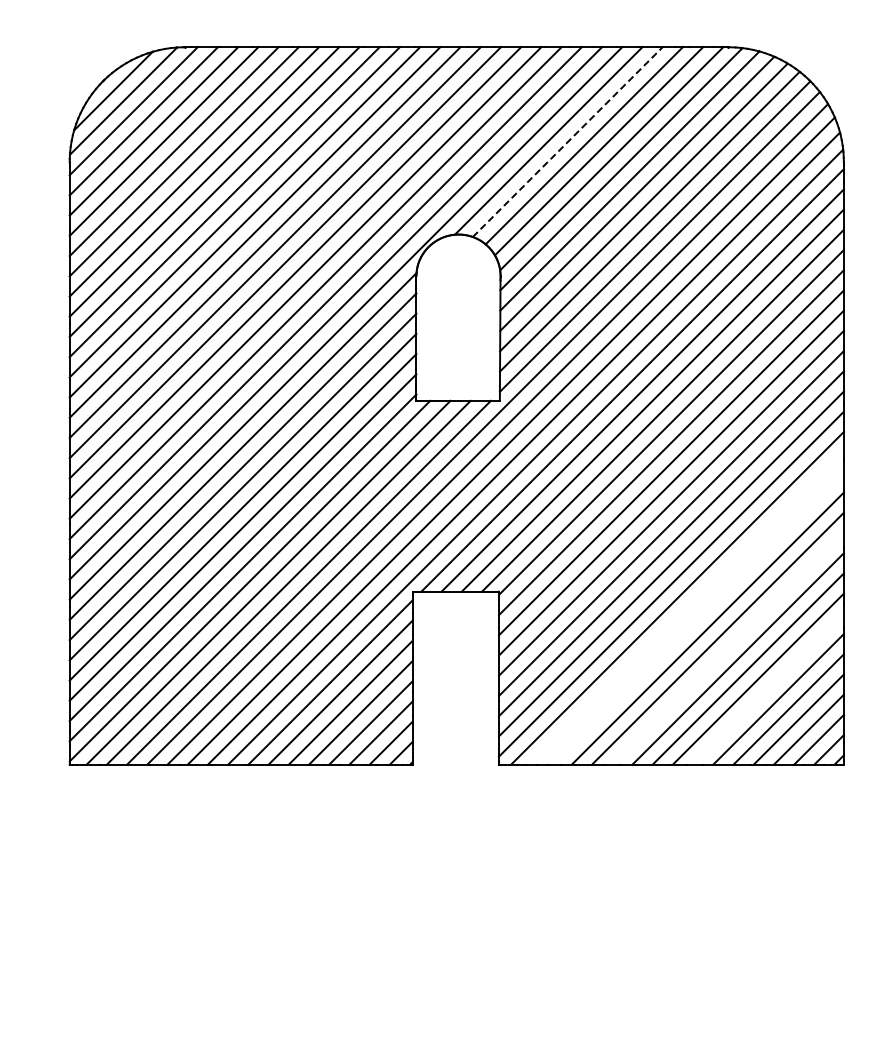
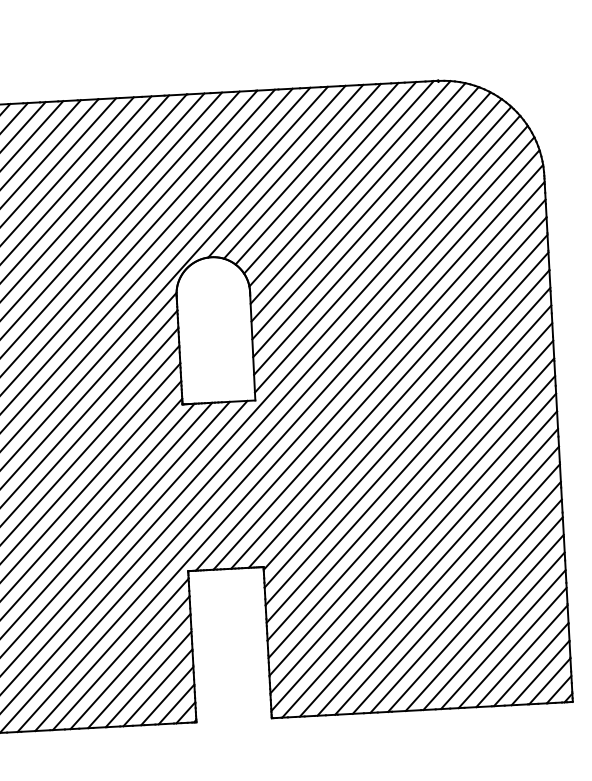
line: (568, 141) -> (302, 170), dashed -> solid
line: (687, 608) -> (428, 572), added
line: (697, 618) -> (438, 581), added
line: (727, 648) -> (465, 605), added
line: (767, 688) -> (502, 638), added

